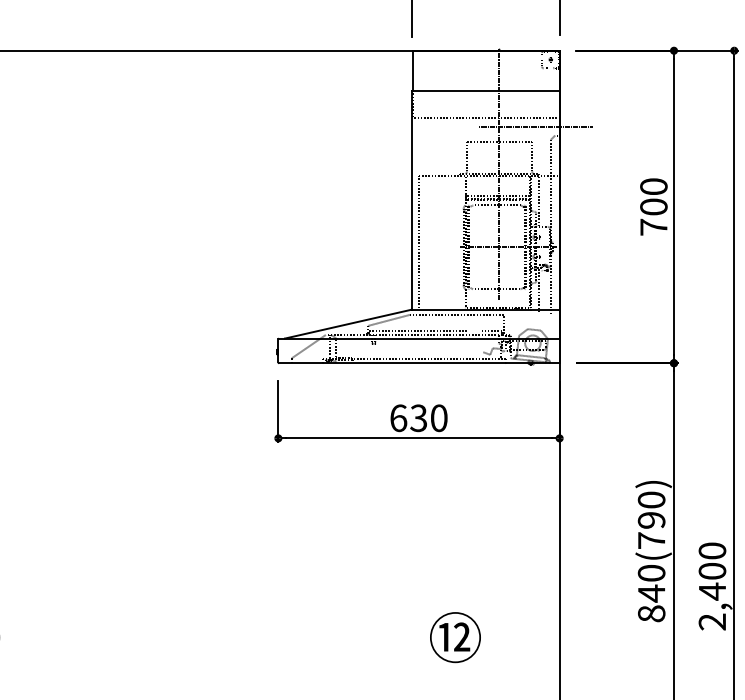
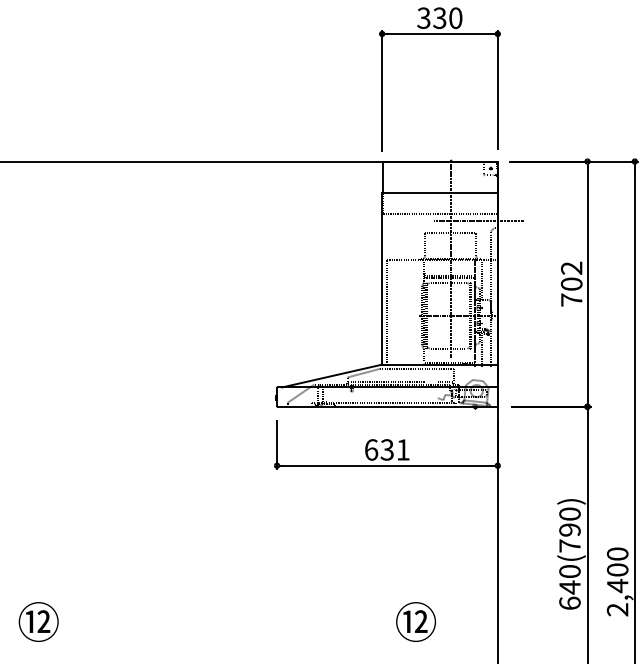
text: (653, 185) -> (571, 267), 700 -> 702
text: (438, 417) -> (402, 449), 630 -> 631
text: (651, 612) -> (569, 602), 840(790) -> 640(790)

